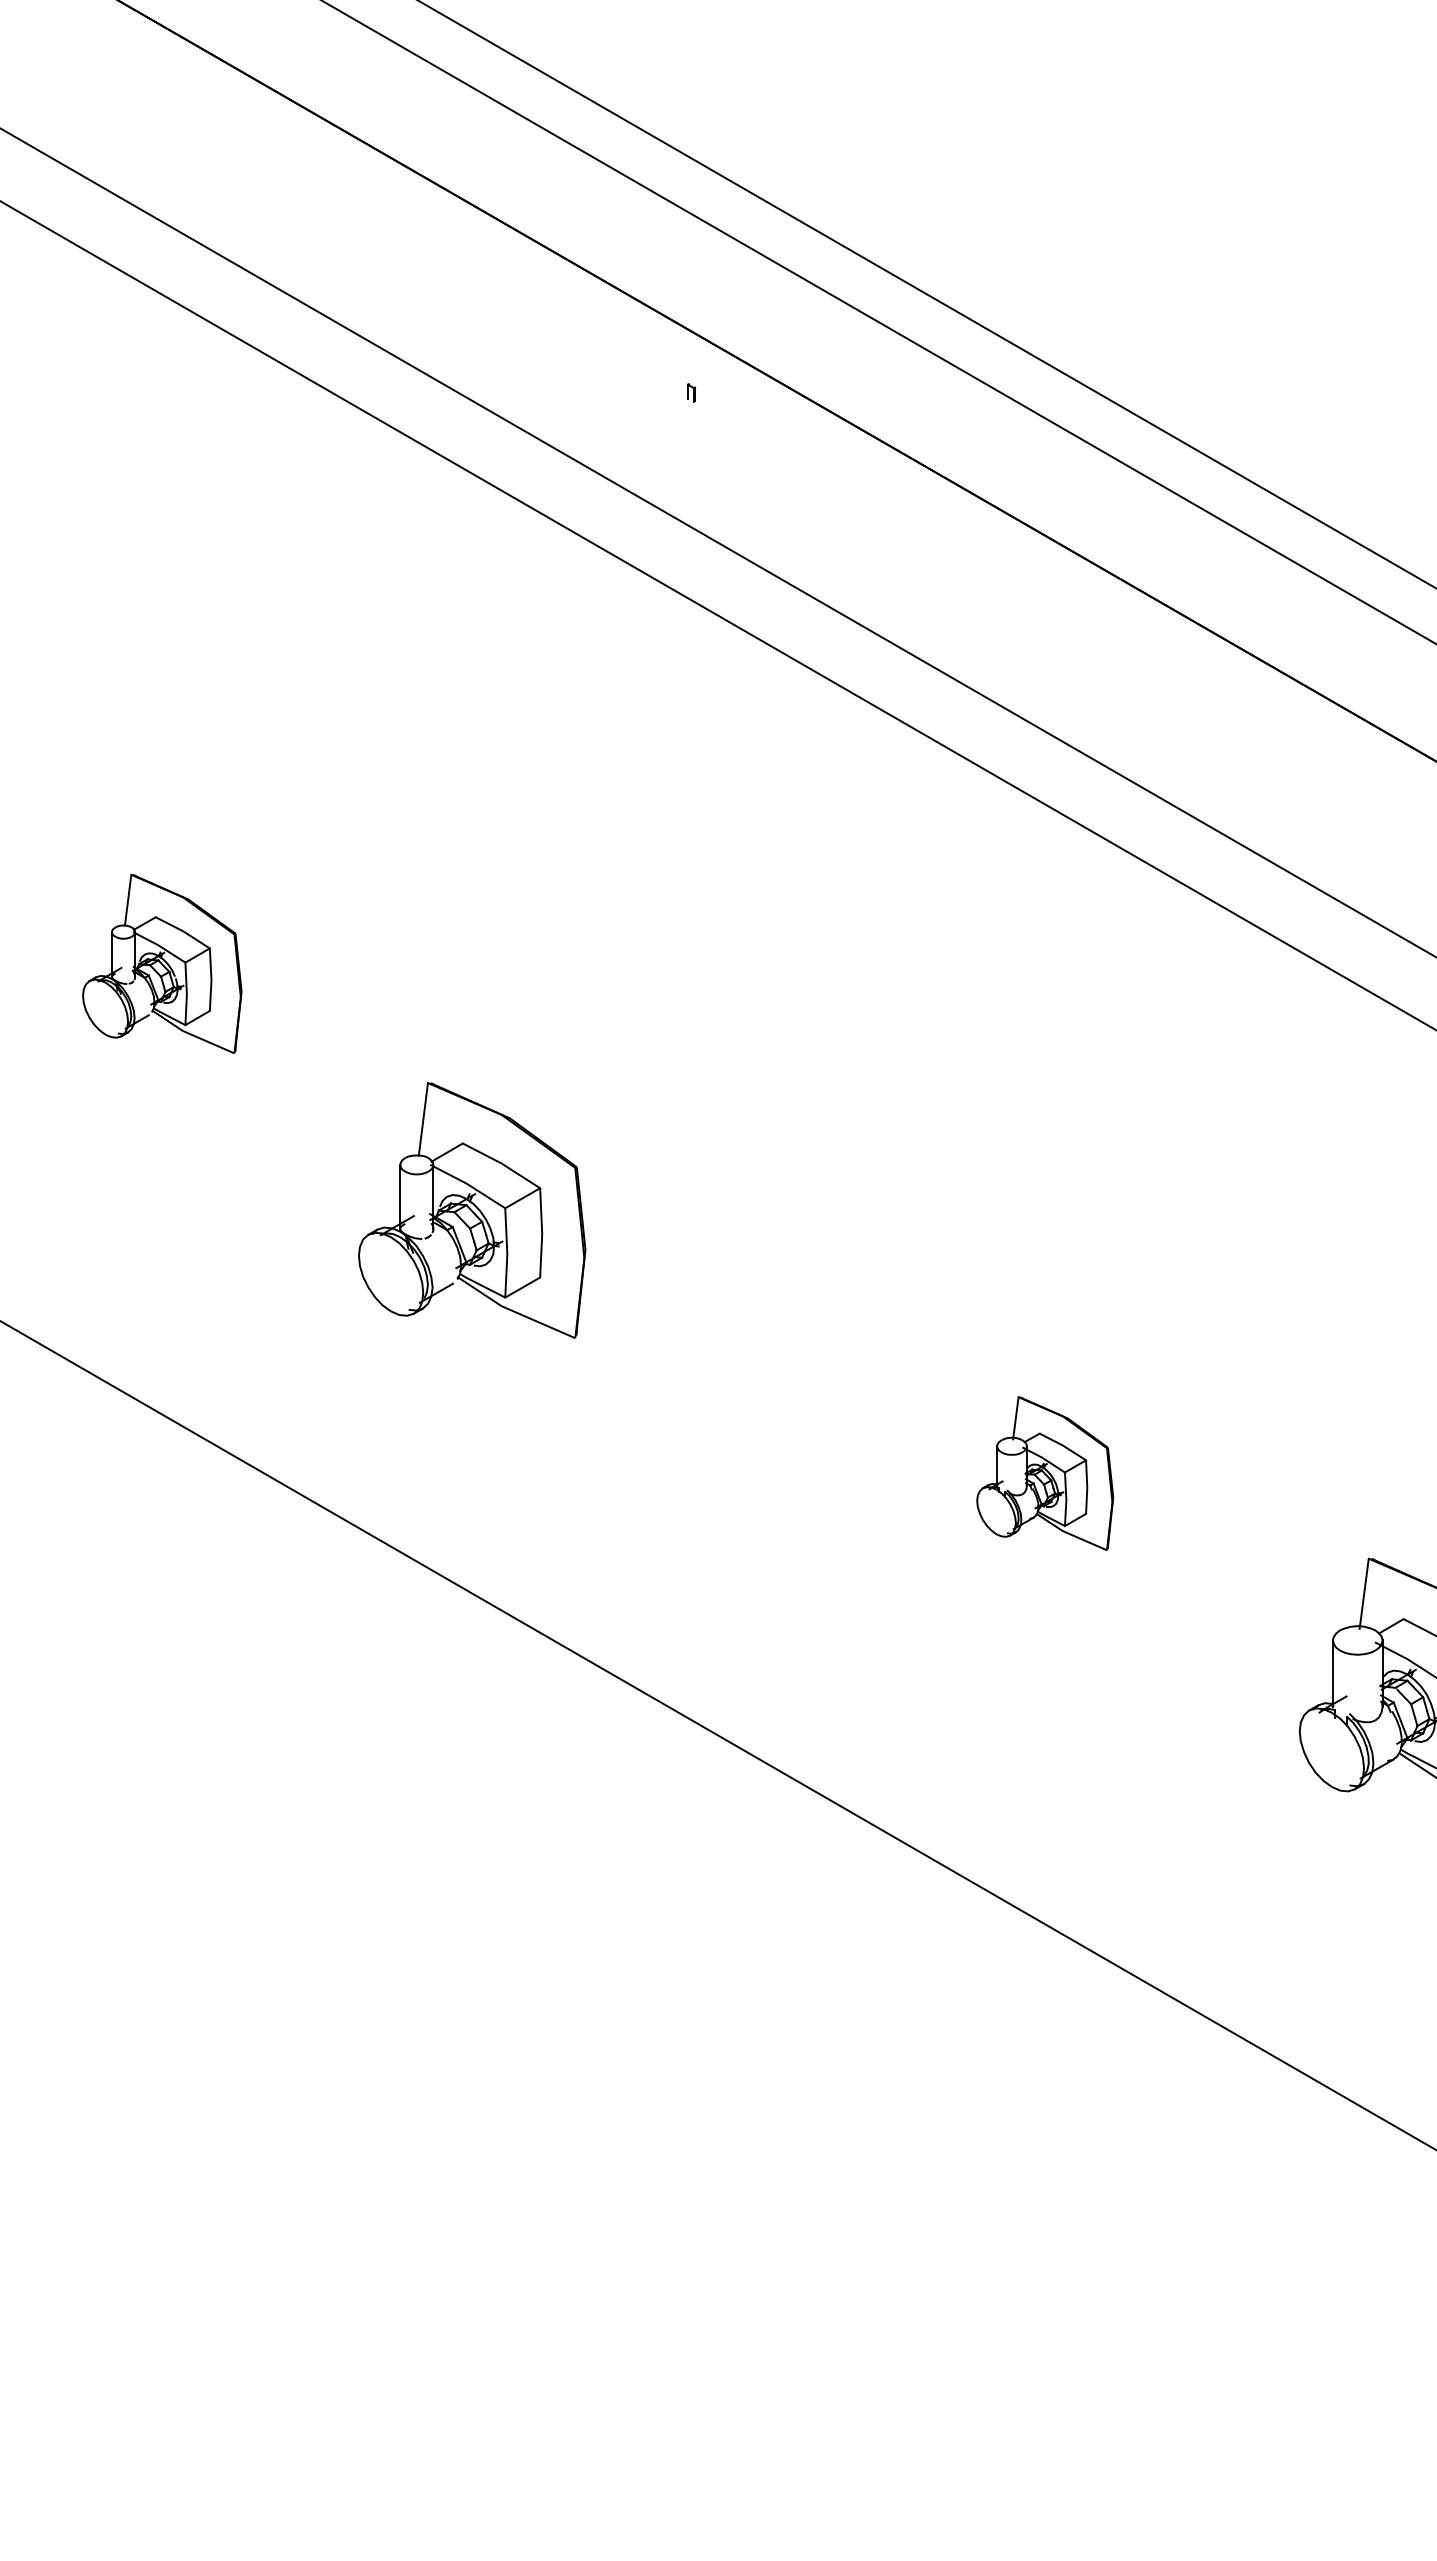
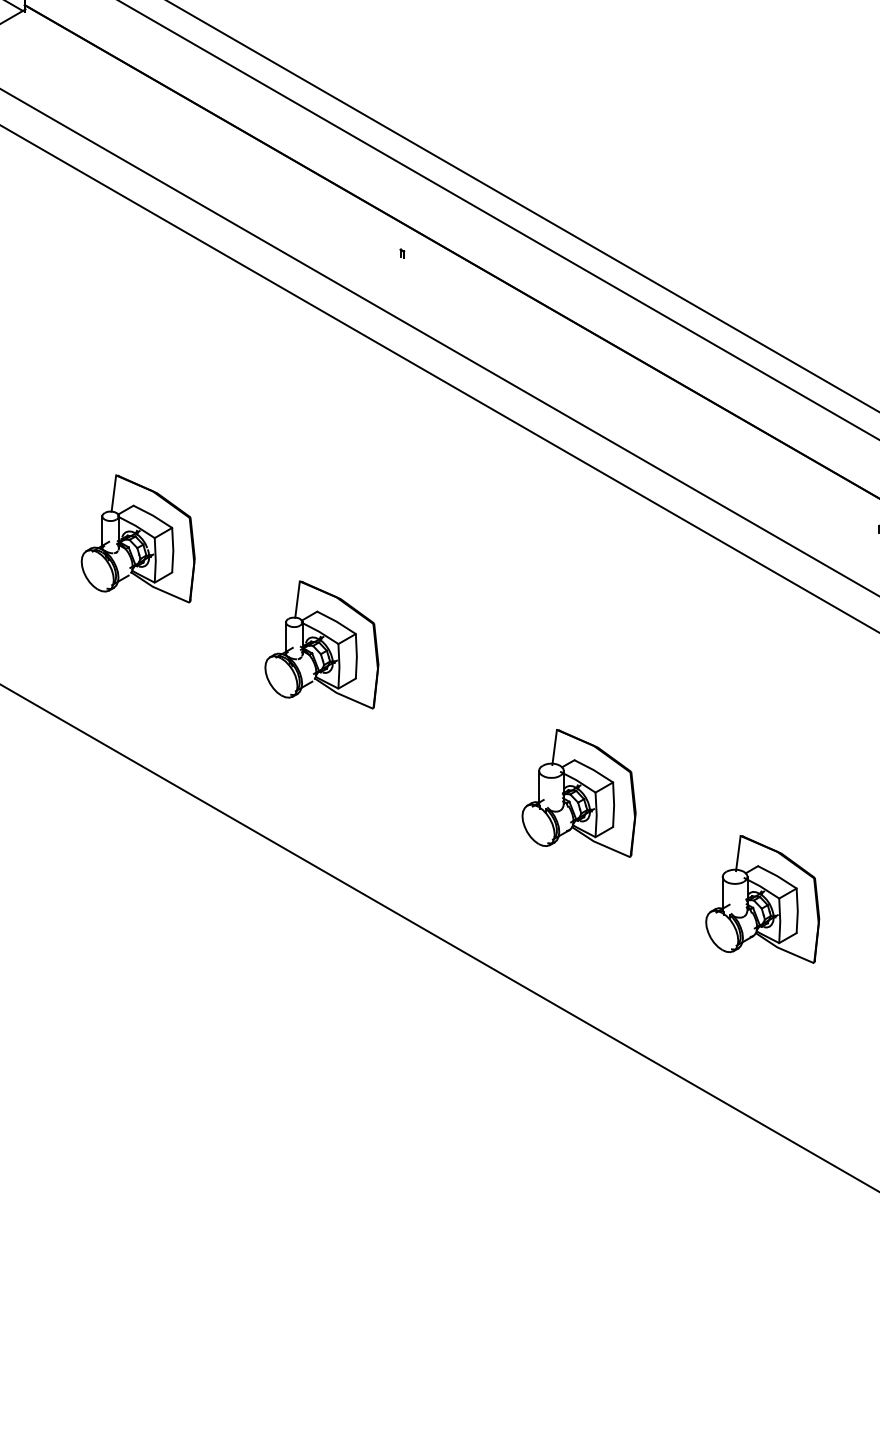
part: (160, 962) -> (137, 538), size x1.43
part: (471, 1209) -> (321, 644), moved
part: (1044, 1473) -> (578, 793), size x1.67

